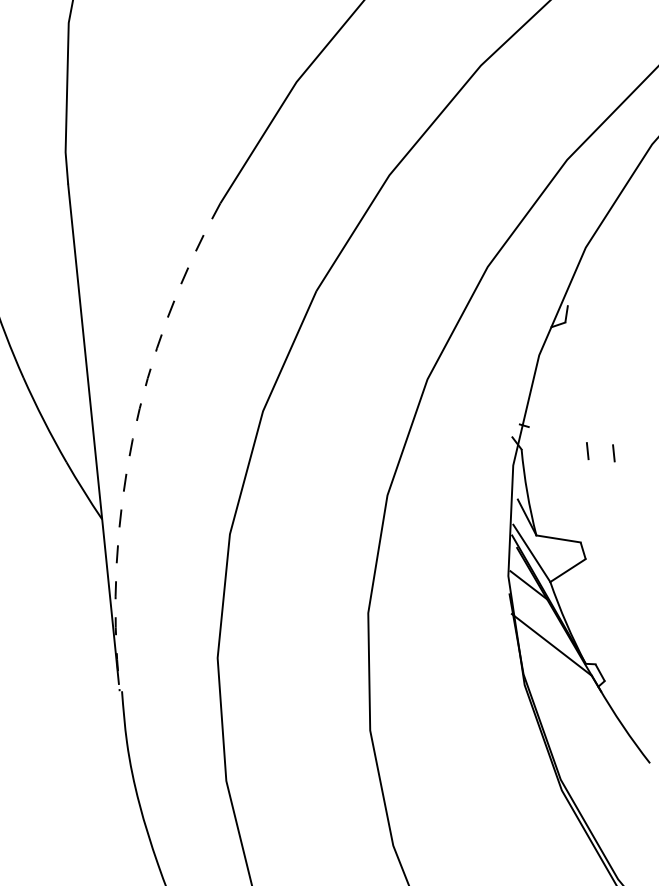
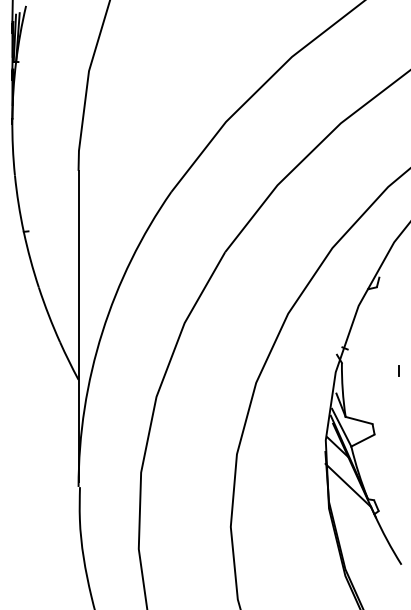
arc: (132, 439) -> (102, 332), dashed -> solid
line: (587, 450) -> (382, 367), removed

